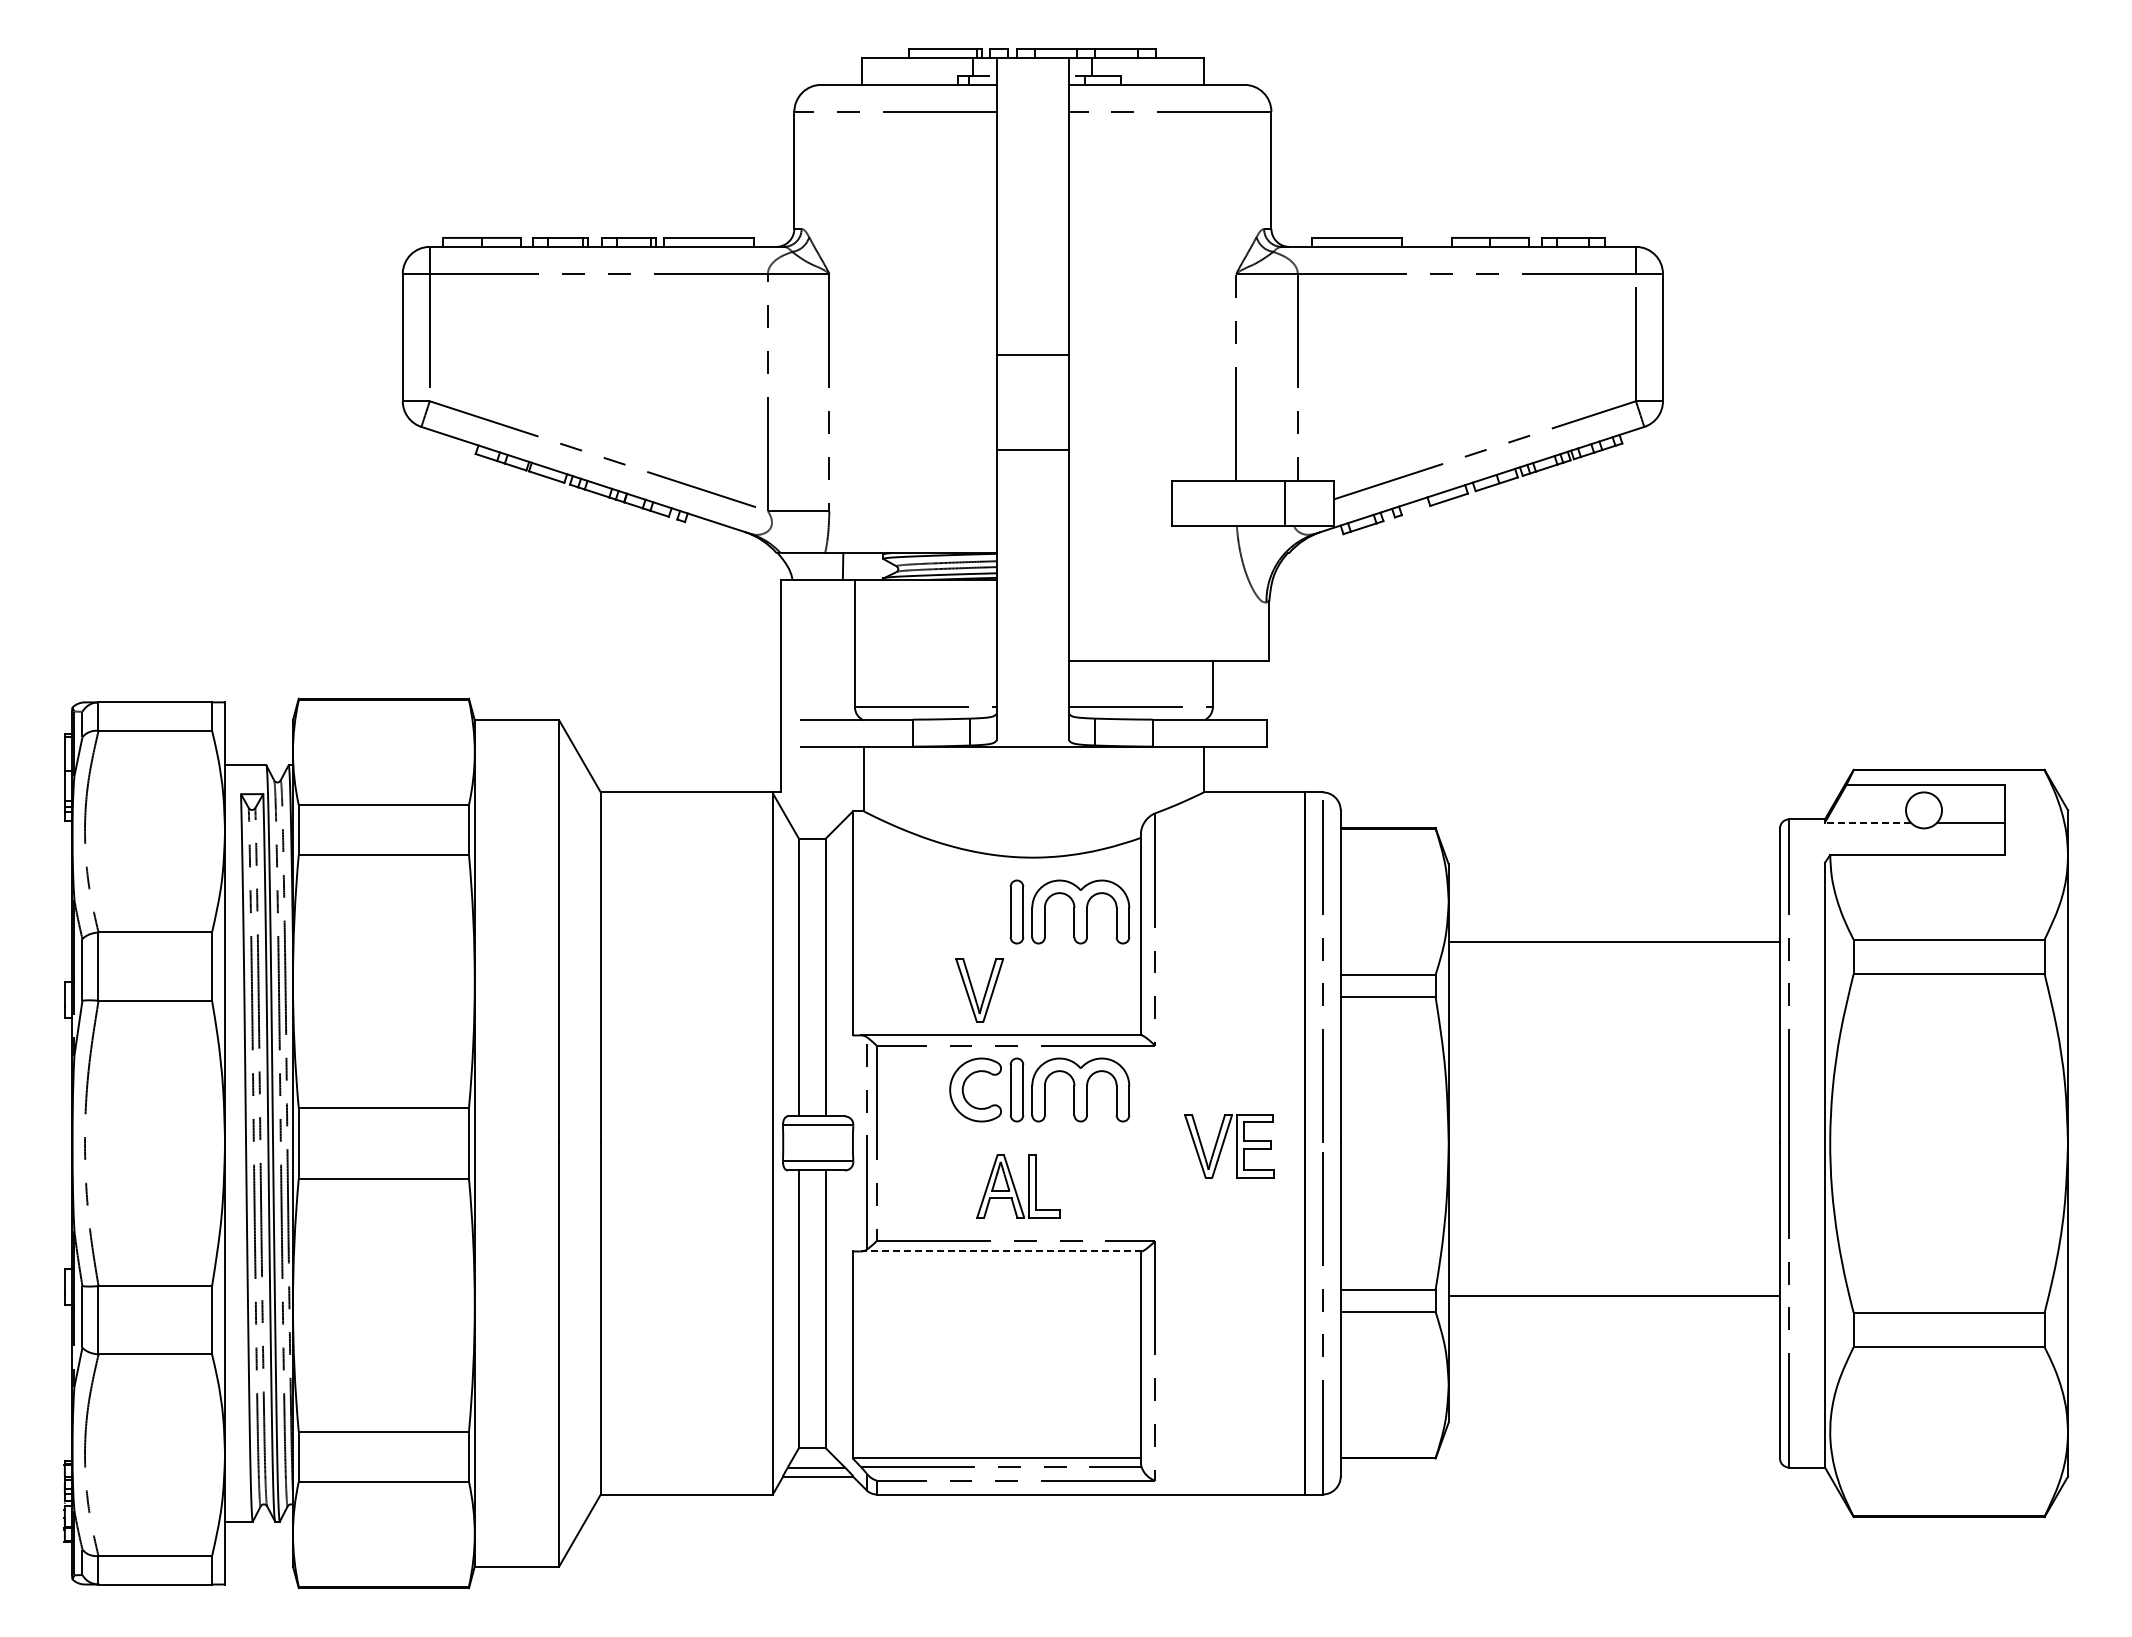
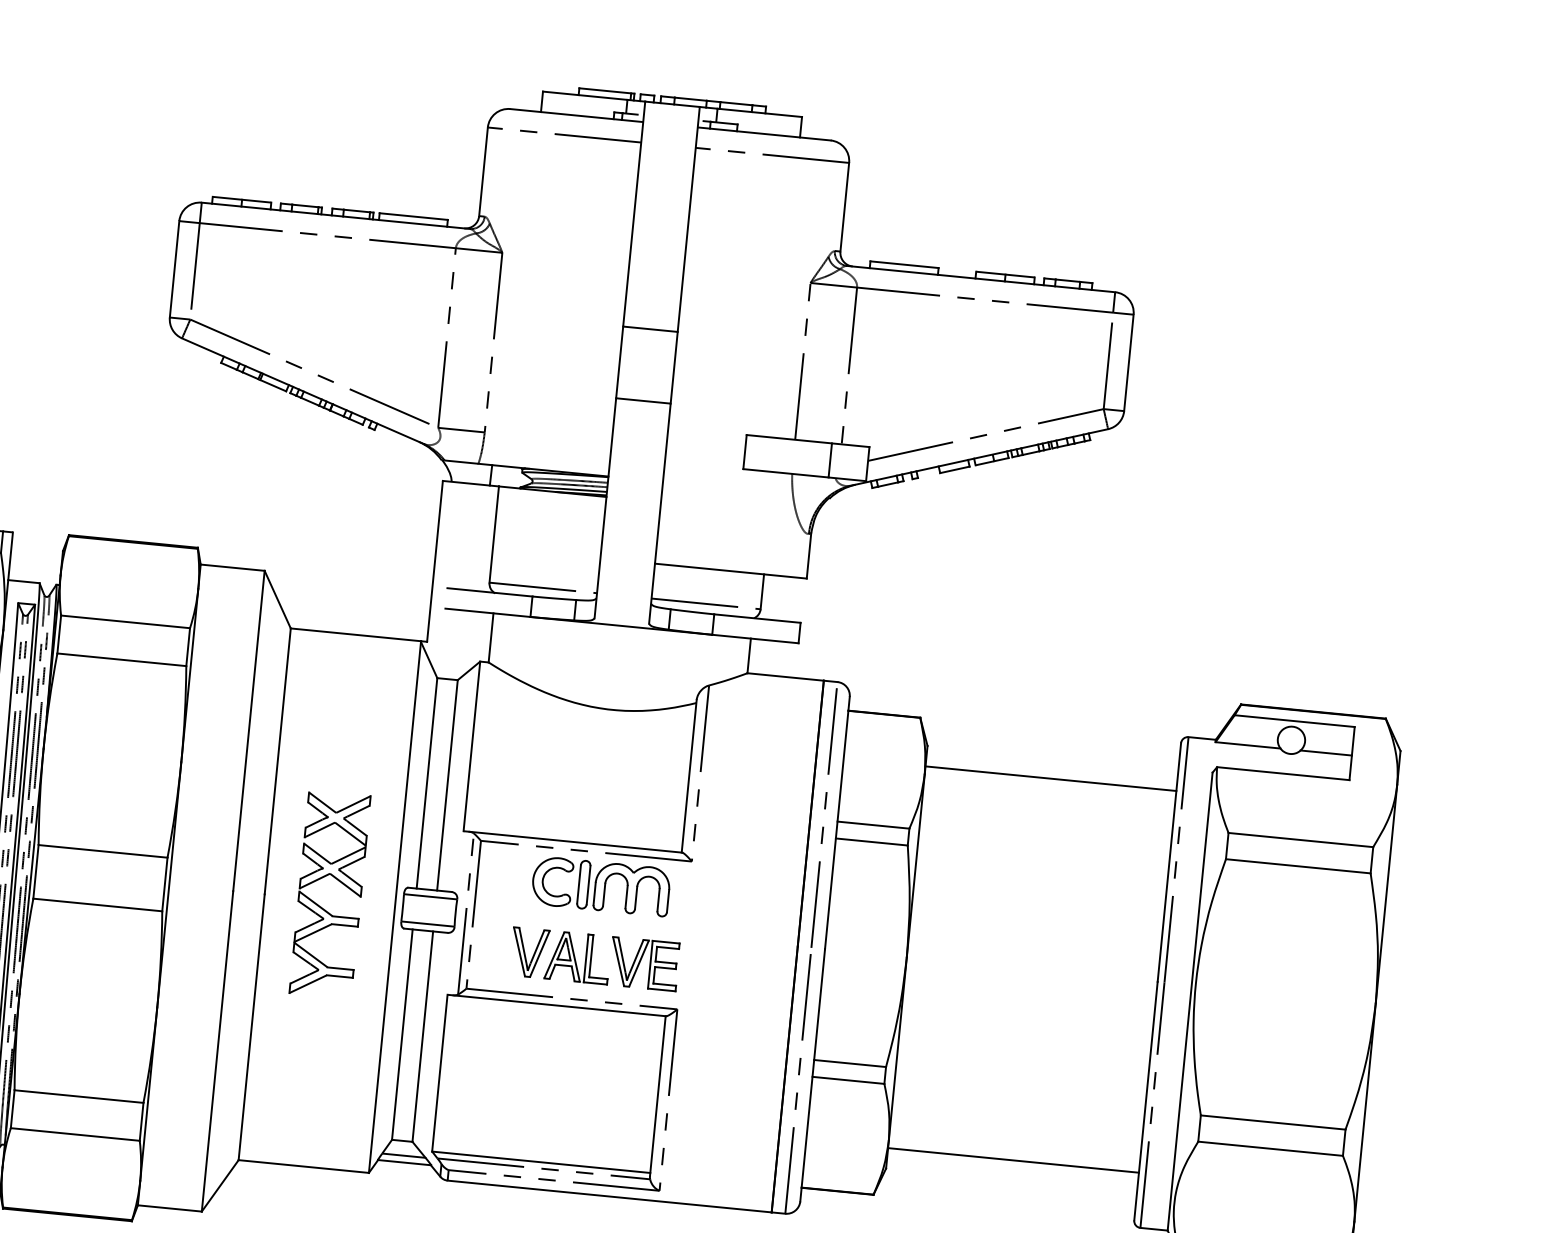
line: (1867, 822) -> (1247, 745), dashed -> solid
part: (1069, 911) -> (636, 753), removed
line: (1613, 942) -> (1050, 778), moved
part: (979, 990) -> (529, 953), moved
part: (696, 1117) -> (339, 881), added
part: (1229, 1146) -> (644, 964), moved
line: (1000, 1251) -> (559, 1005), dashed -> solid
line: (1613, 1296) -> (1012, 1160), moved

